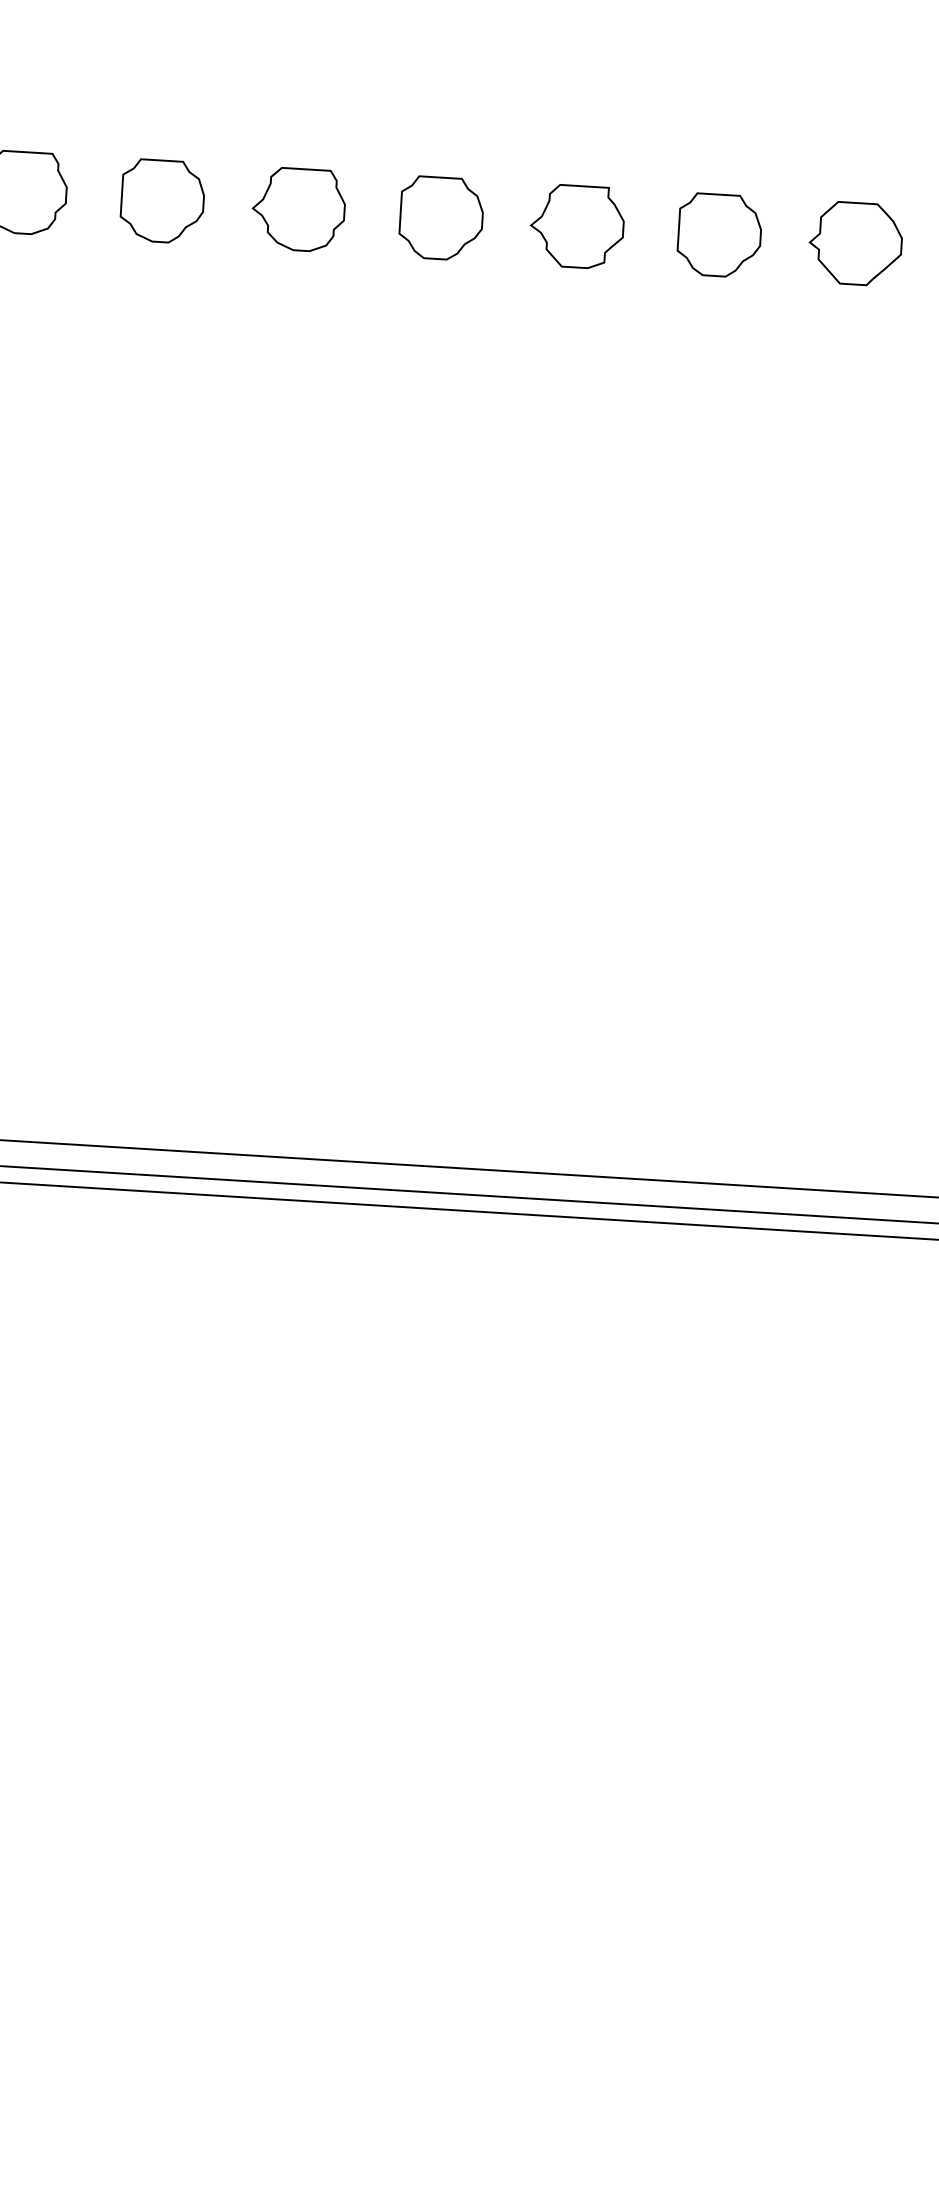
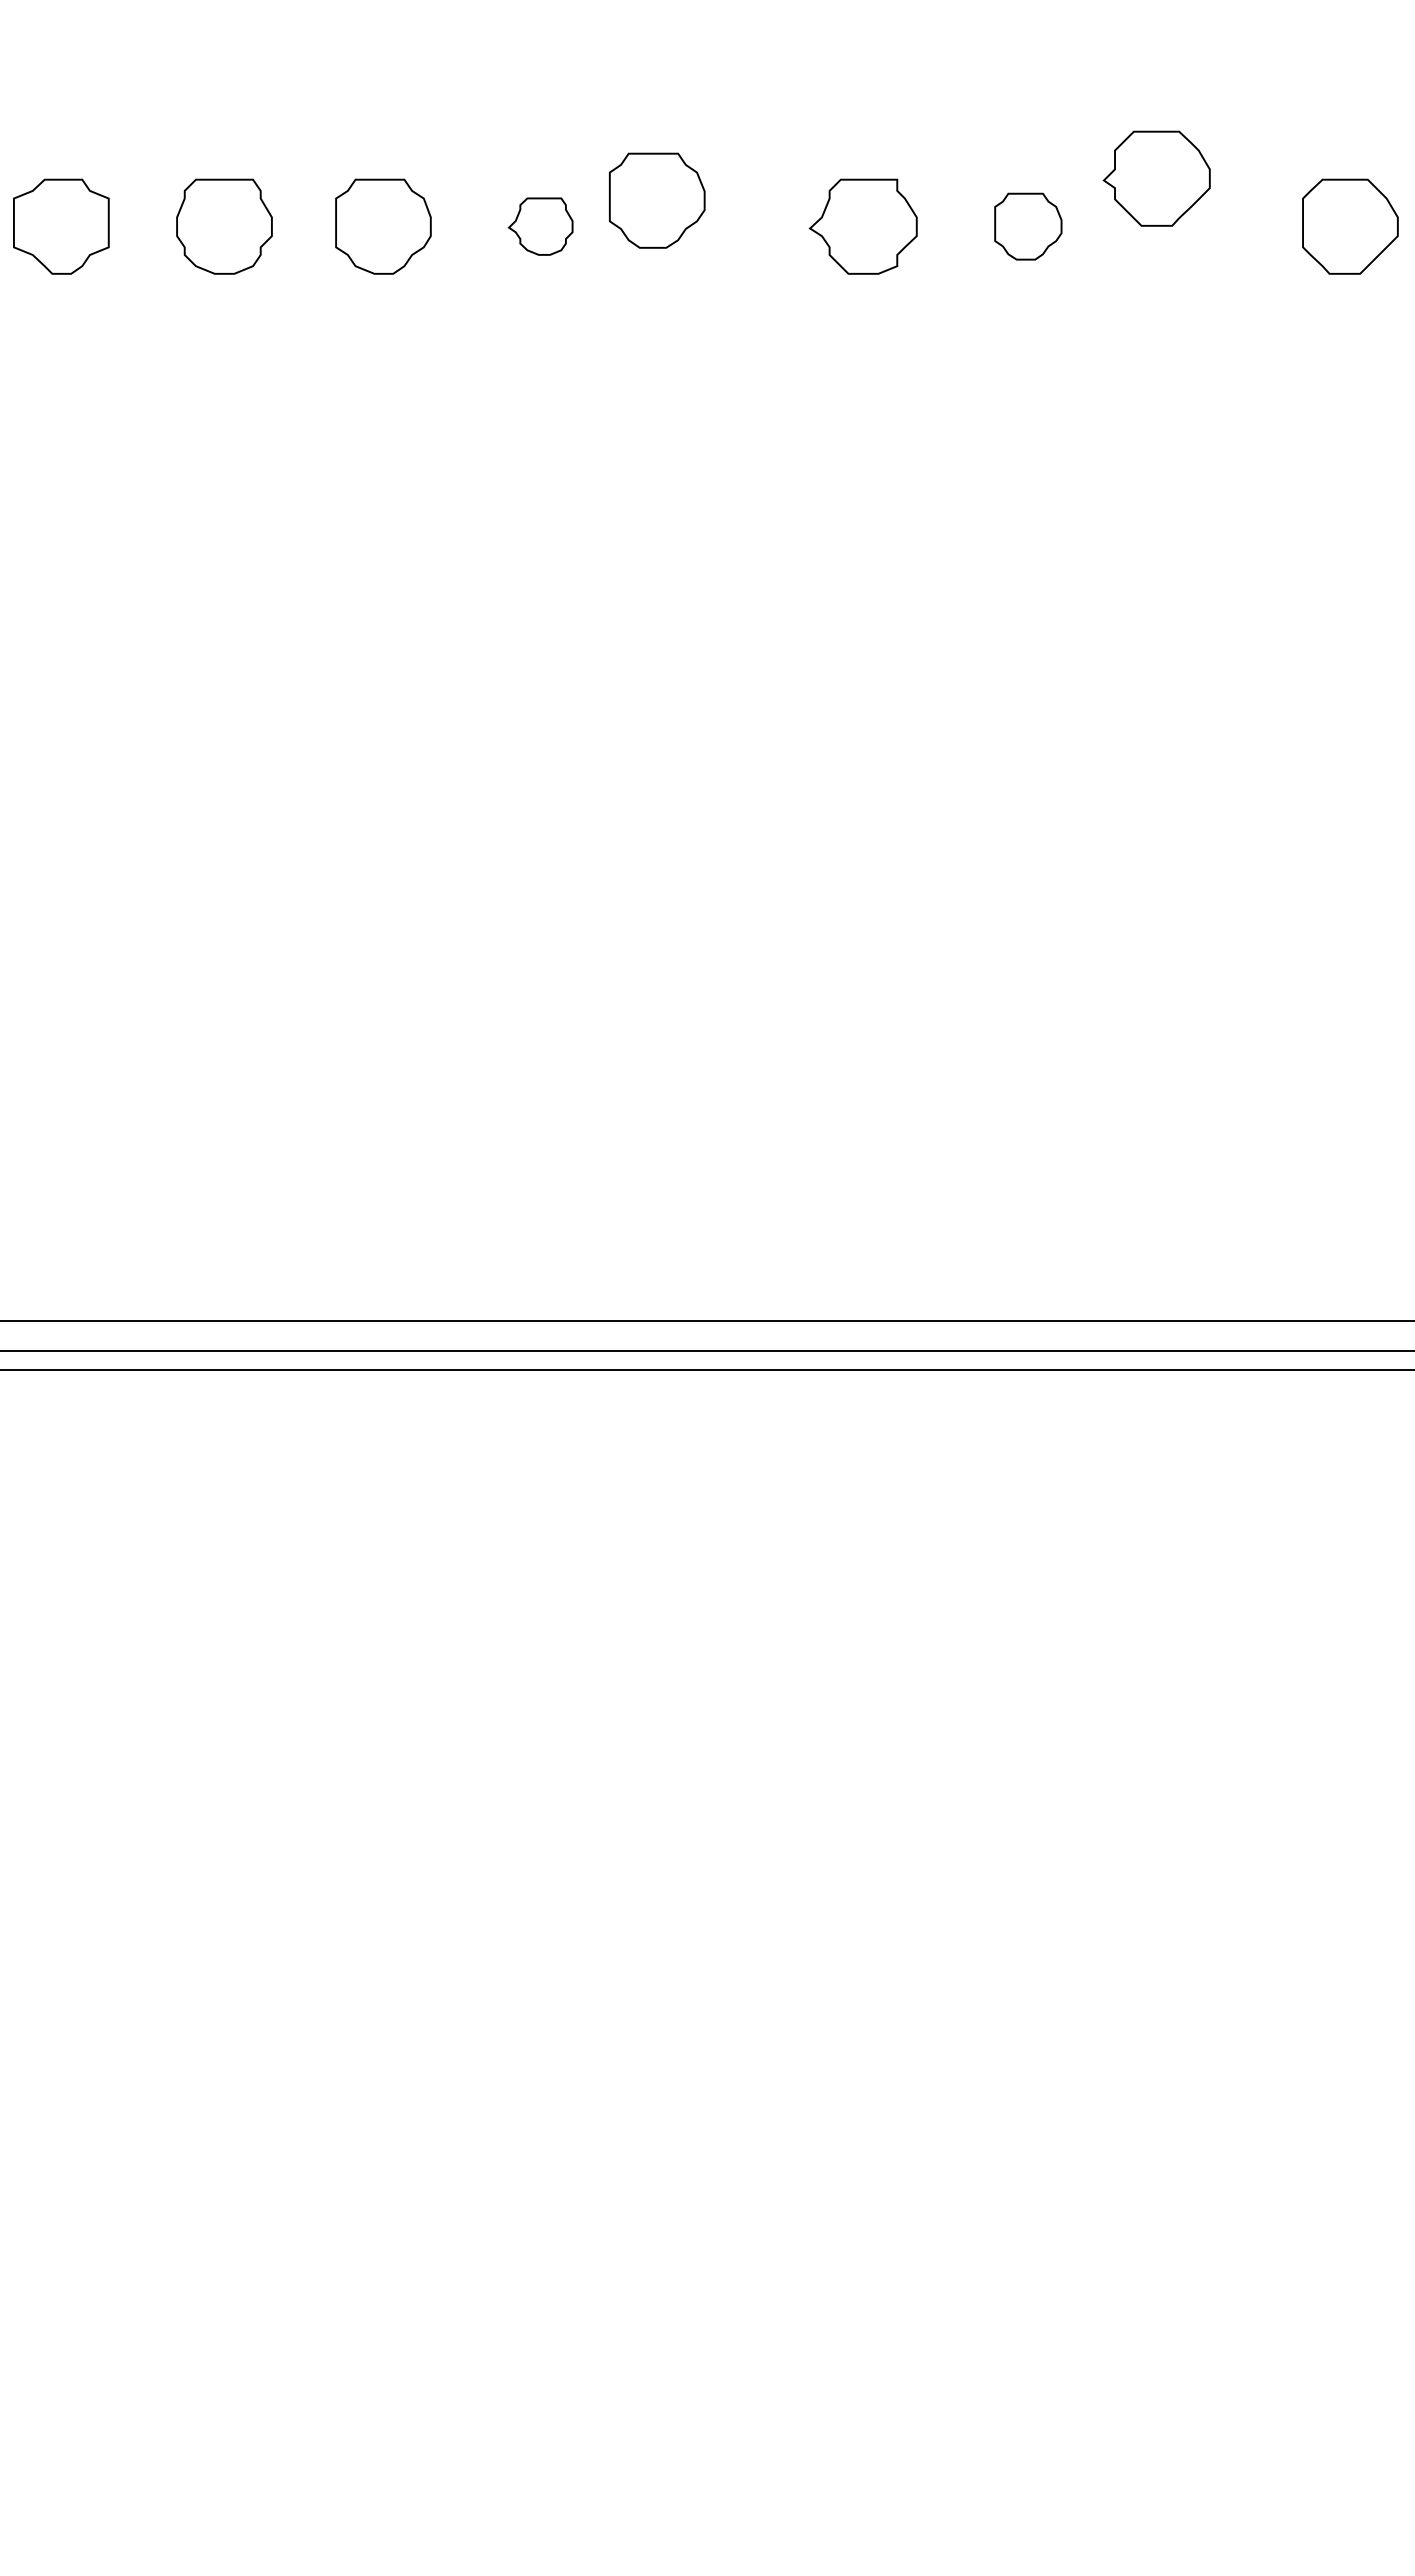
part: (298, 209) -> (540, 226), size x0.6
part: (441, 218) -> (657, 200), moved
part: (719, 235) -> (1028, 226), size x0.7
part: (855, 243) -> (1156, 178), moved

